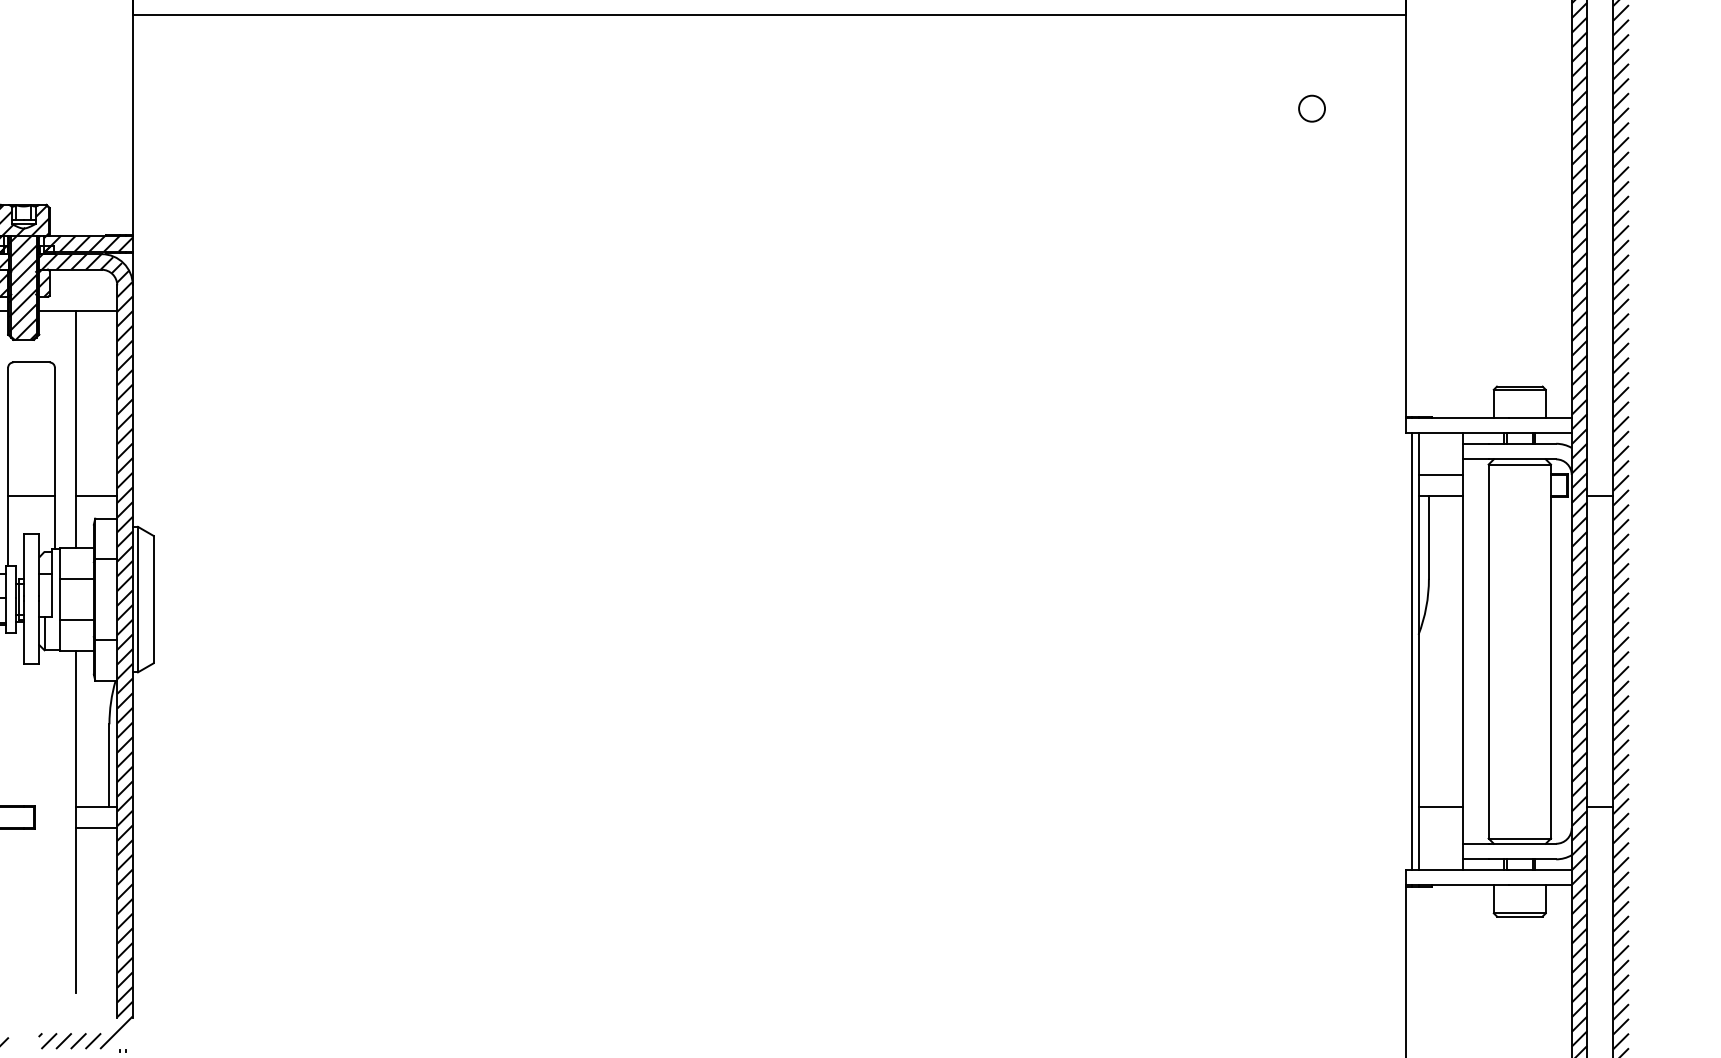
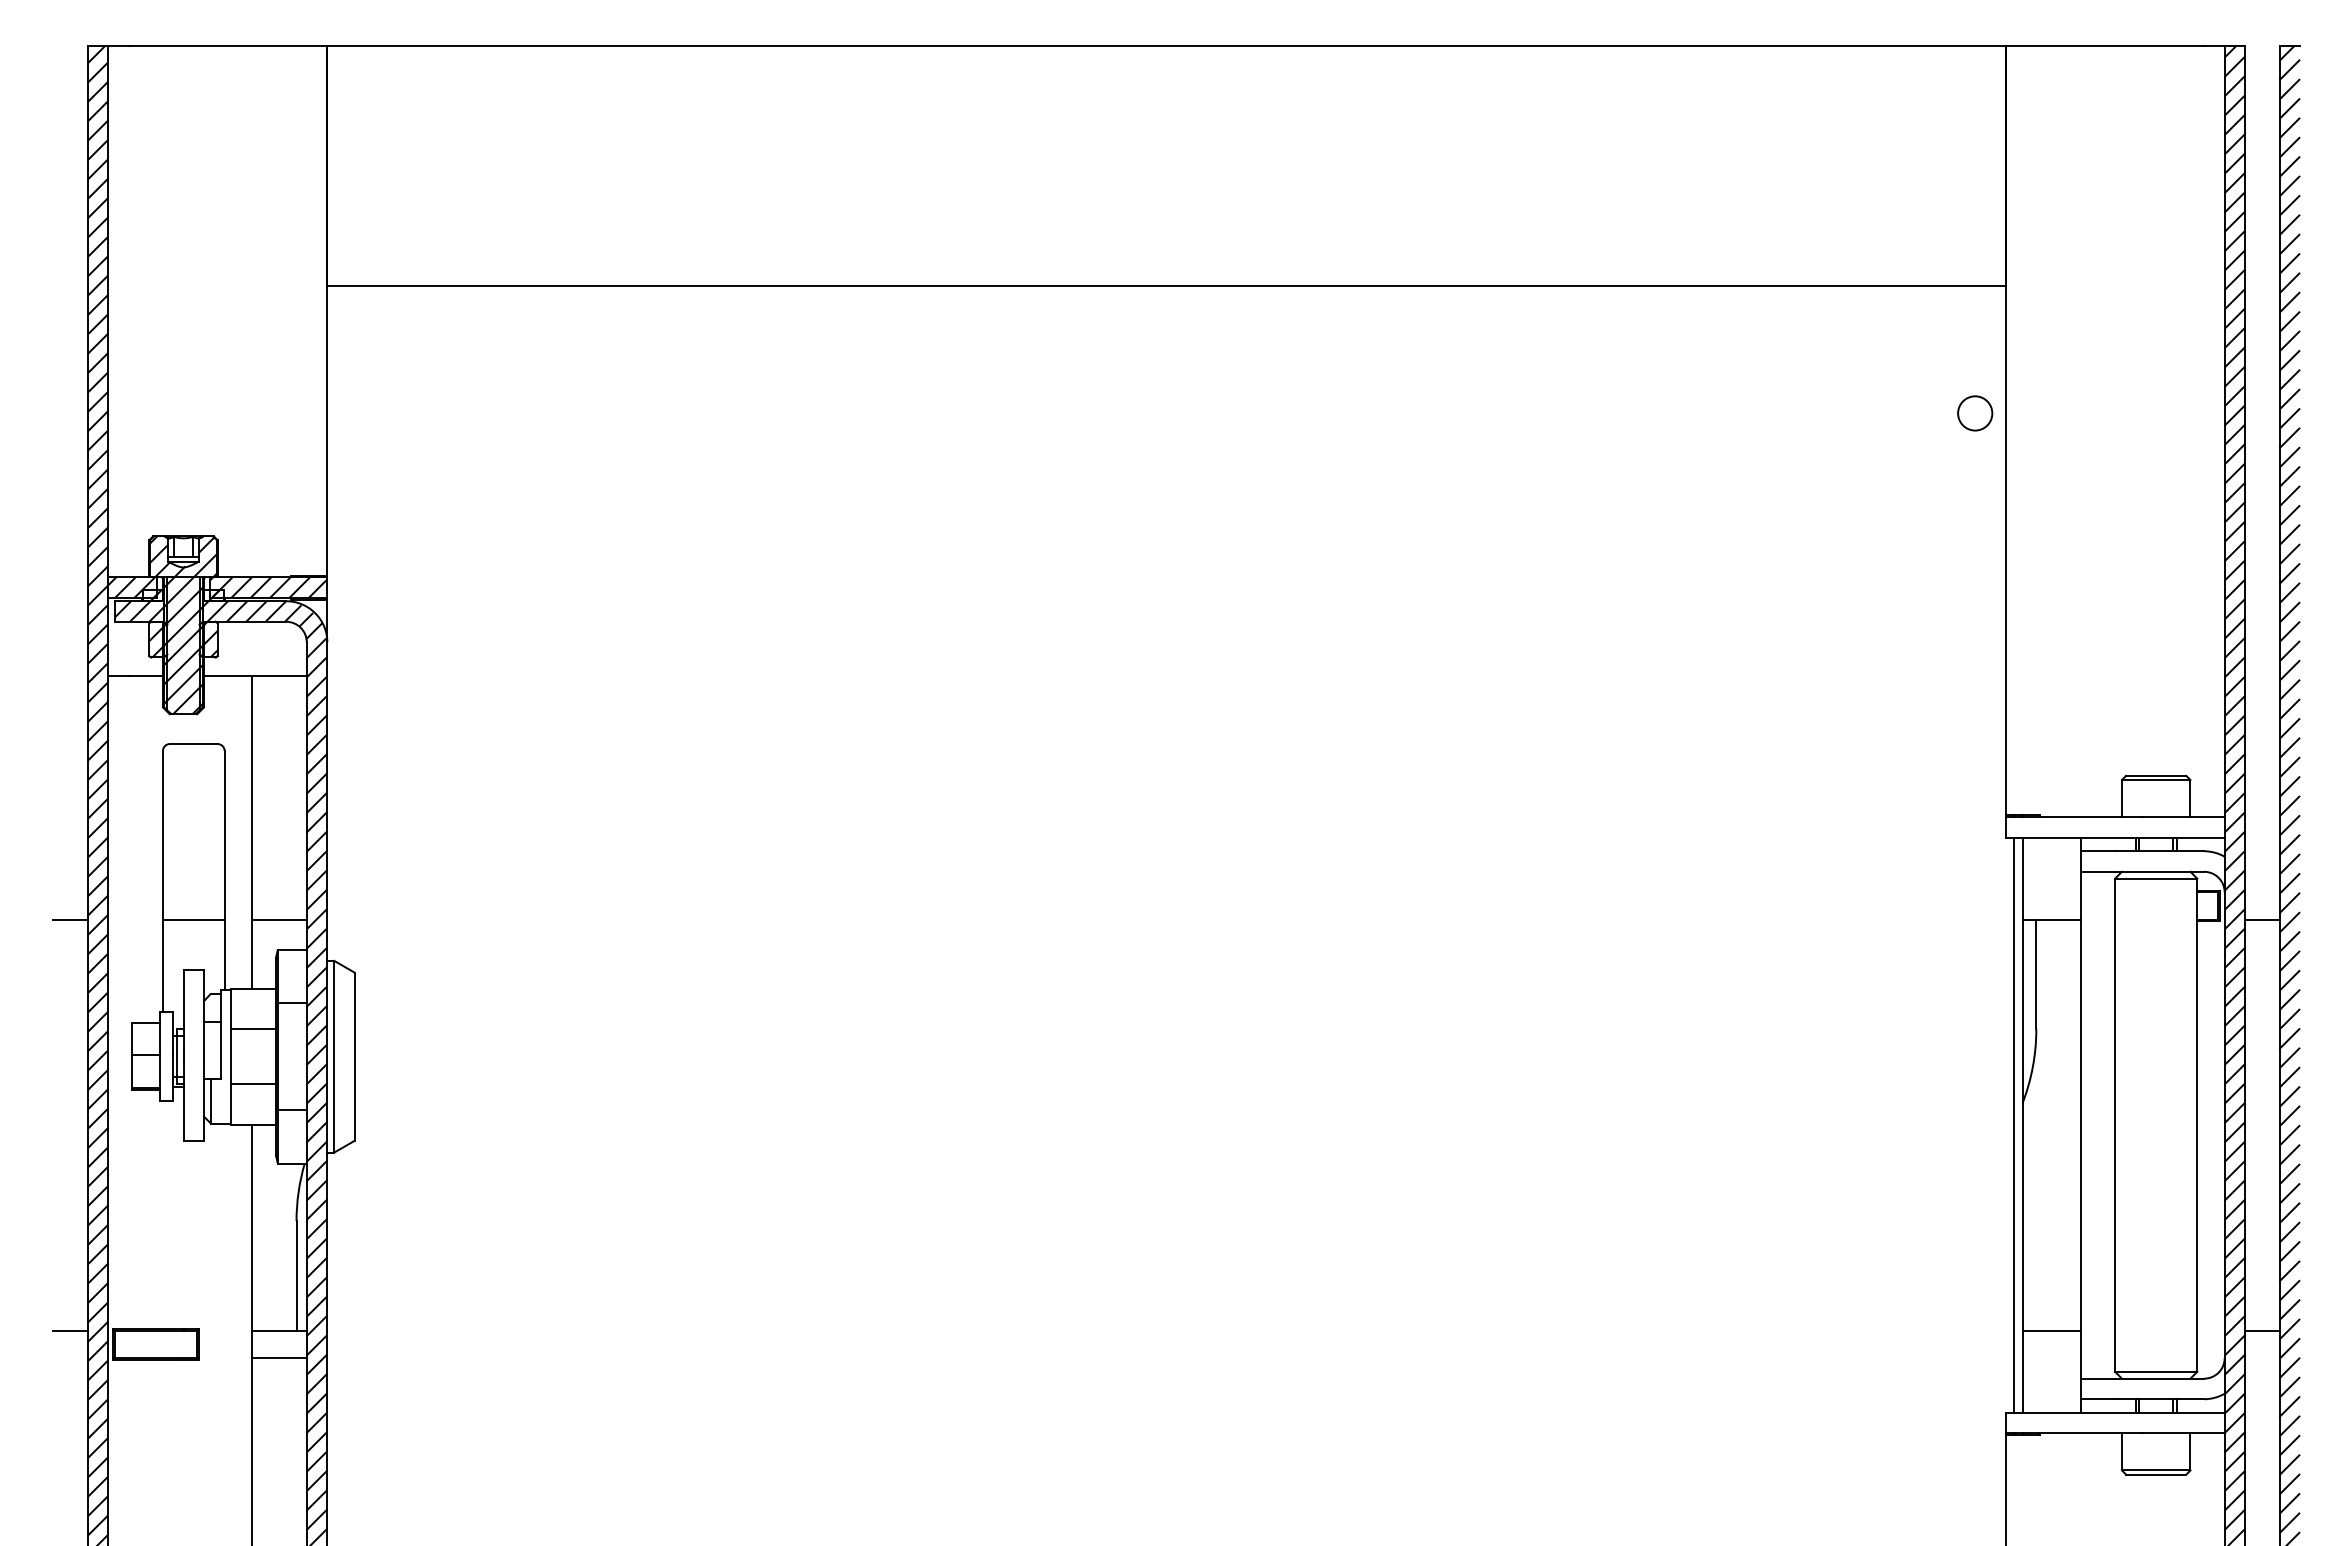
circle: (1312, 108) -> (1975, 413), moved
line: (1440, 475) -> (2051, 892), removed

